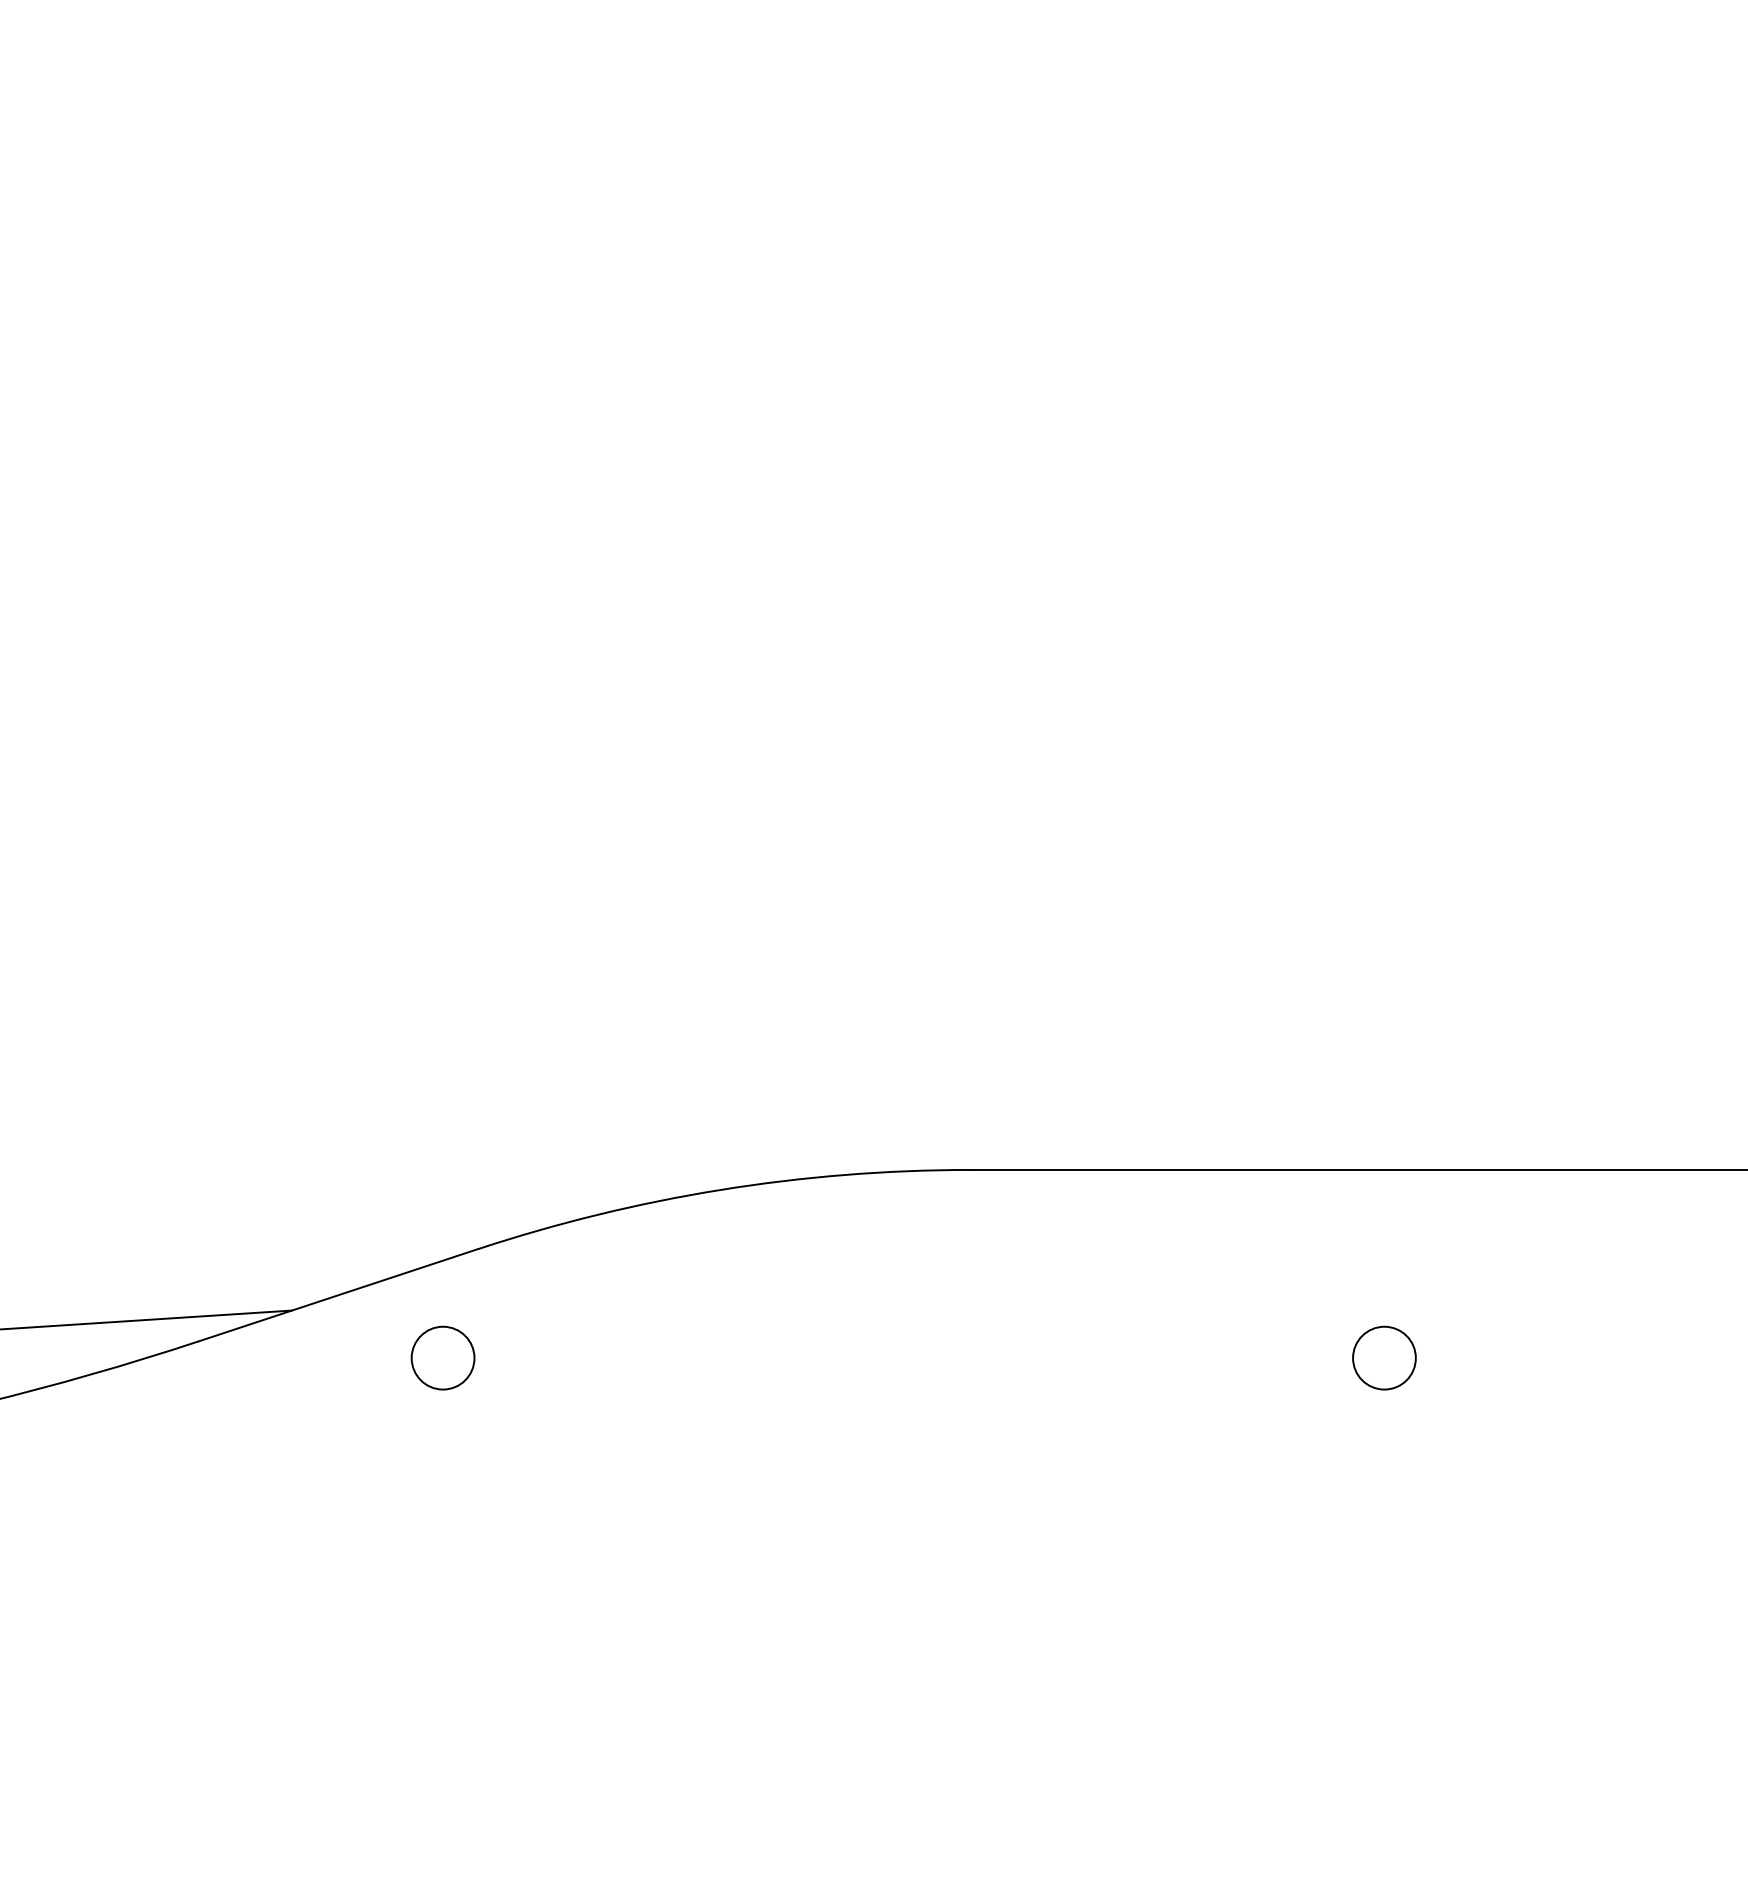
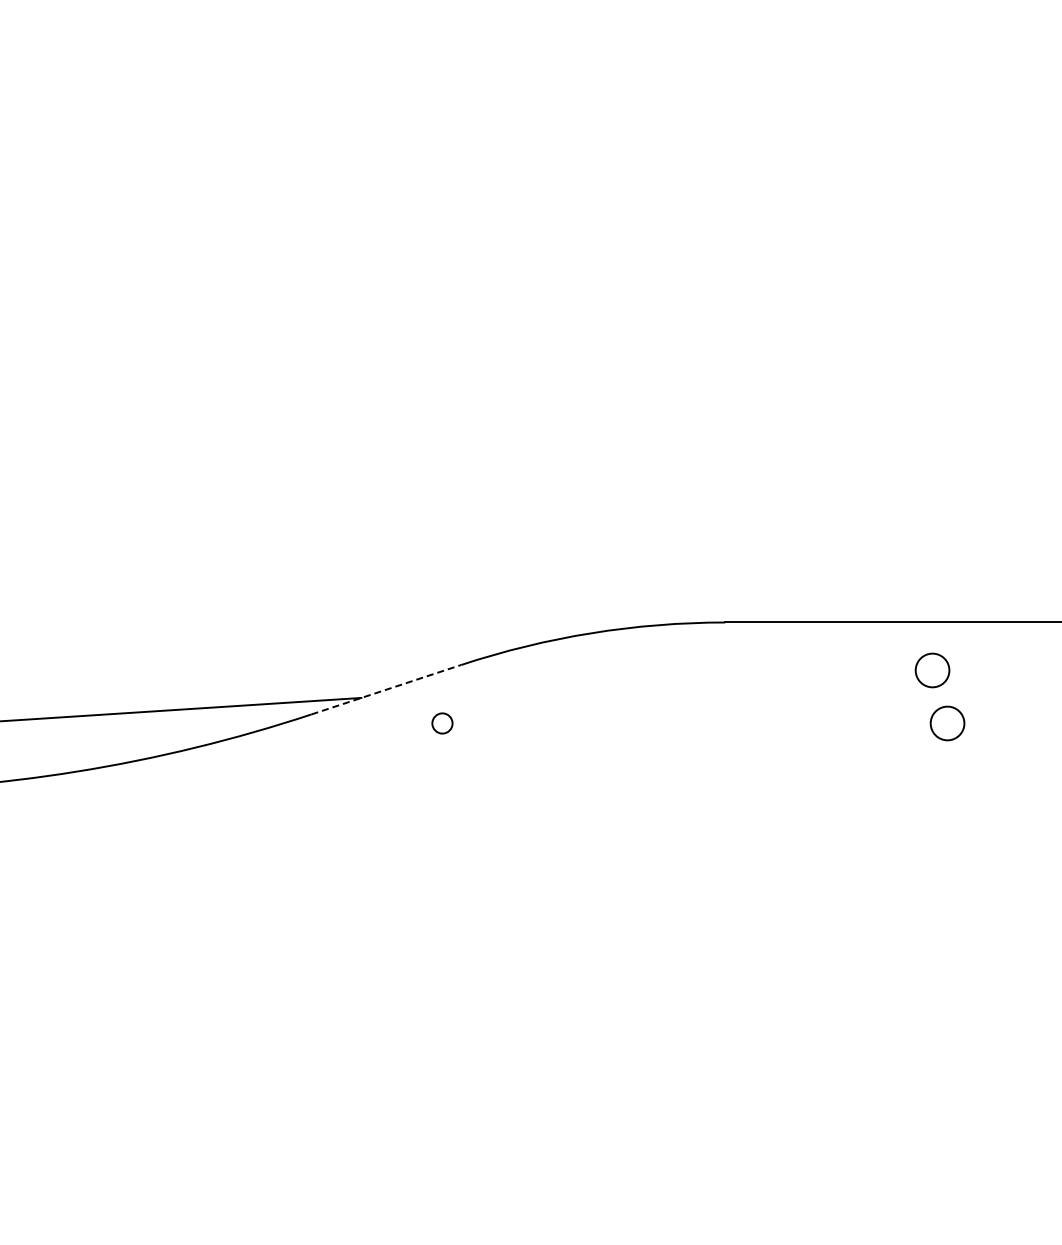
circle: (1356, 1259) -> (932, 670), added
line: (338, 1294) -> (386, 689), solid -> dashed
circle: (443, 1358) -> (442, 723), size x0.6

